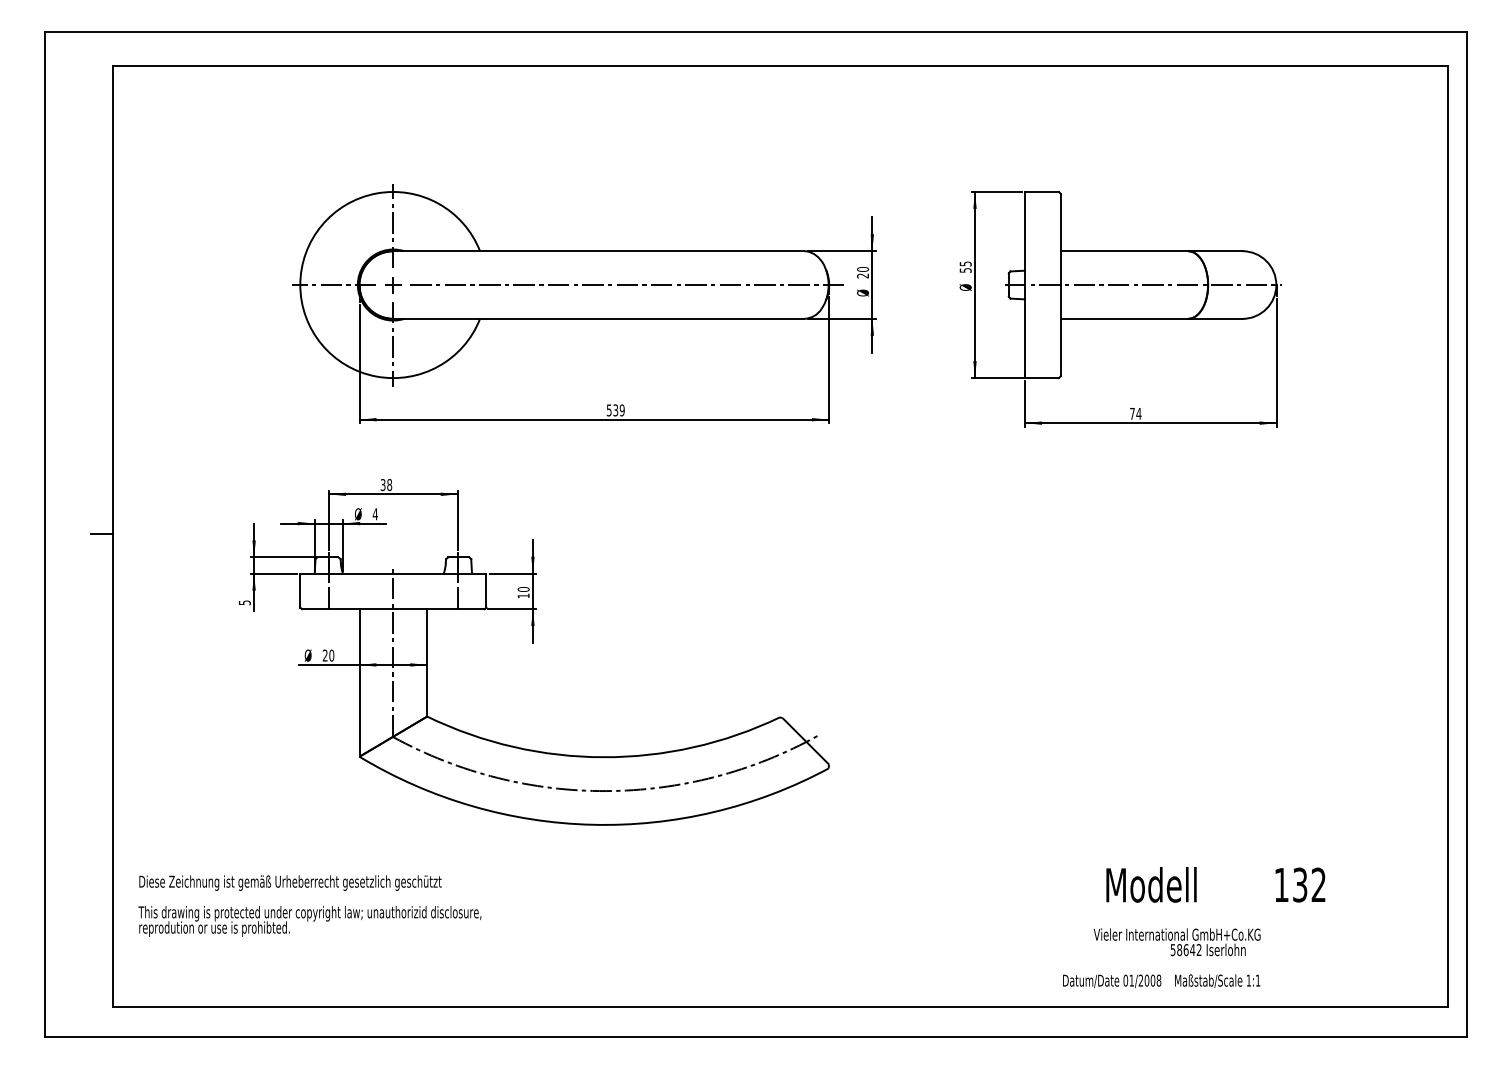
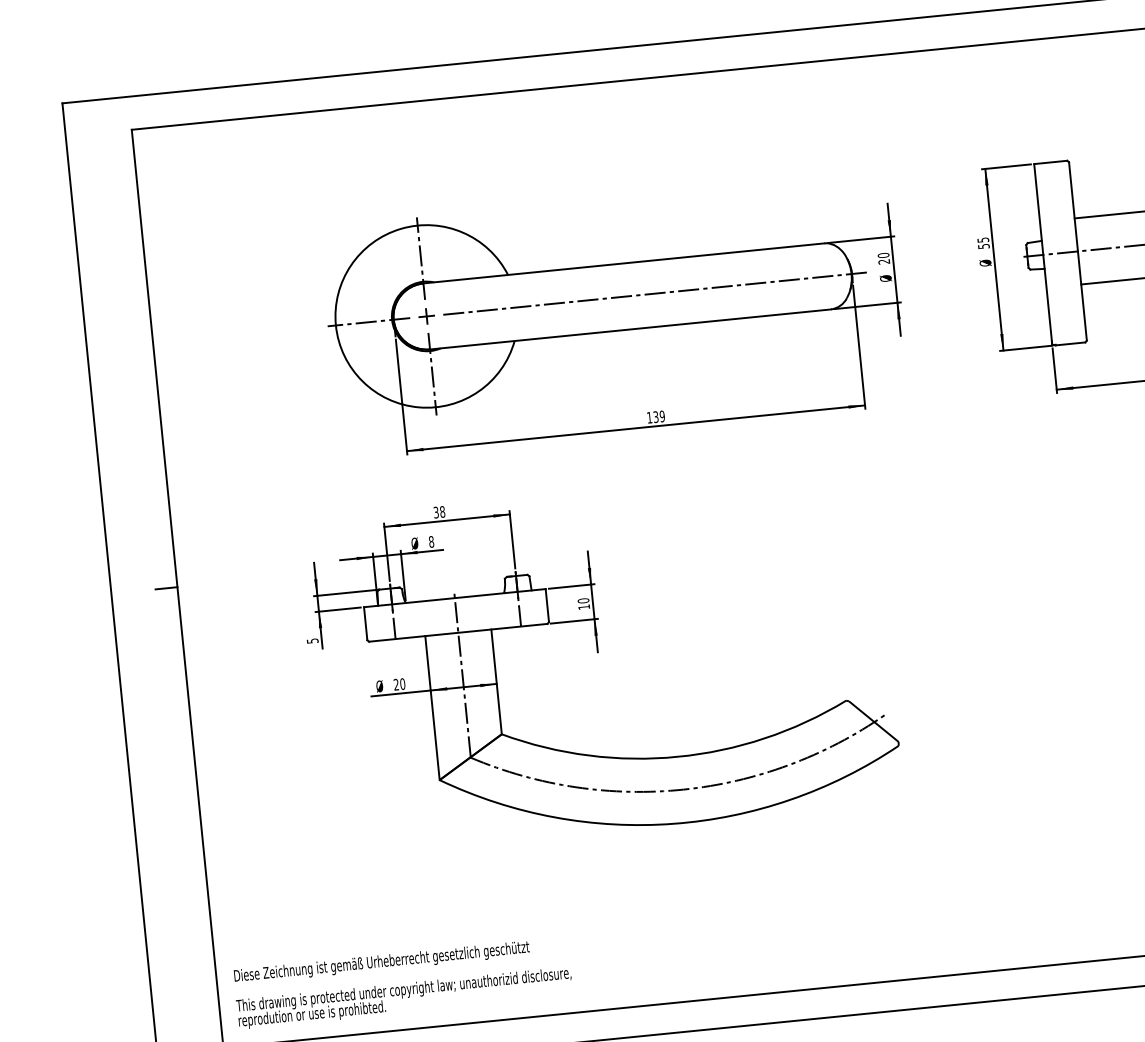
text: (608, 410) -> (648, 417), 539 -> 139
text: (374, 514) -> (430, 542), 4 -> 8
text: (309, 905) -> (402, 982), moved

